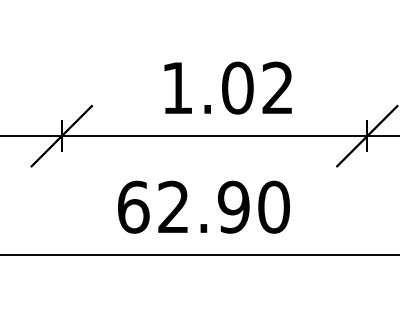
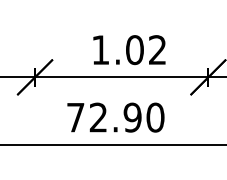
text: (132, 206) -> (75, 117), 62.90 -> 72.90

